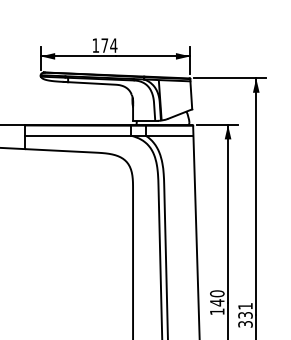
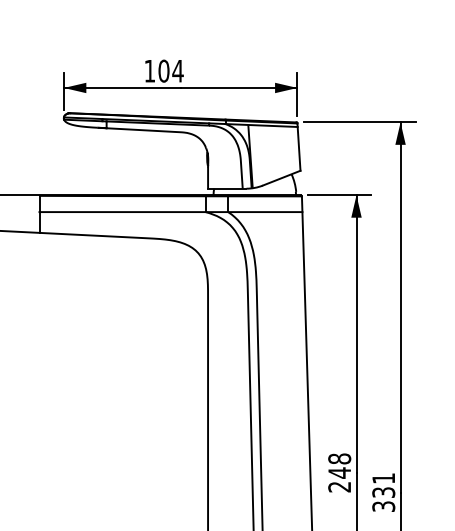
text: (104, 45) -> (163, 70), 174 -> 104
text: (217, 302) -> (340, 472), 140 -> 248

